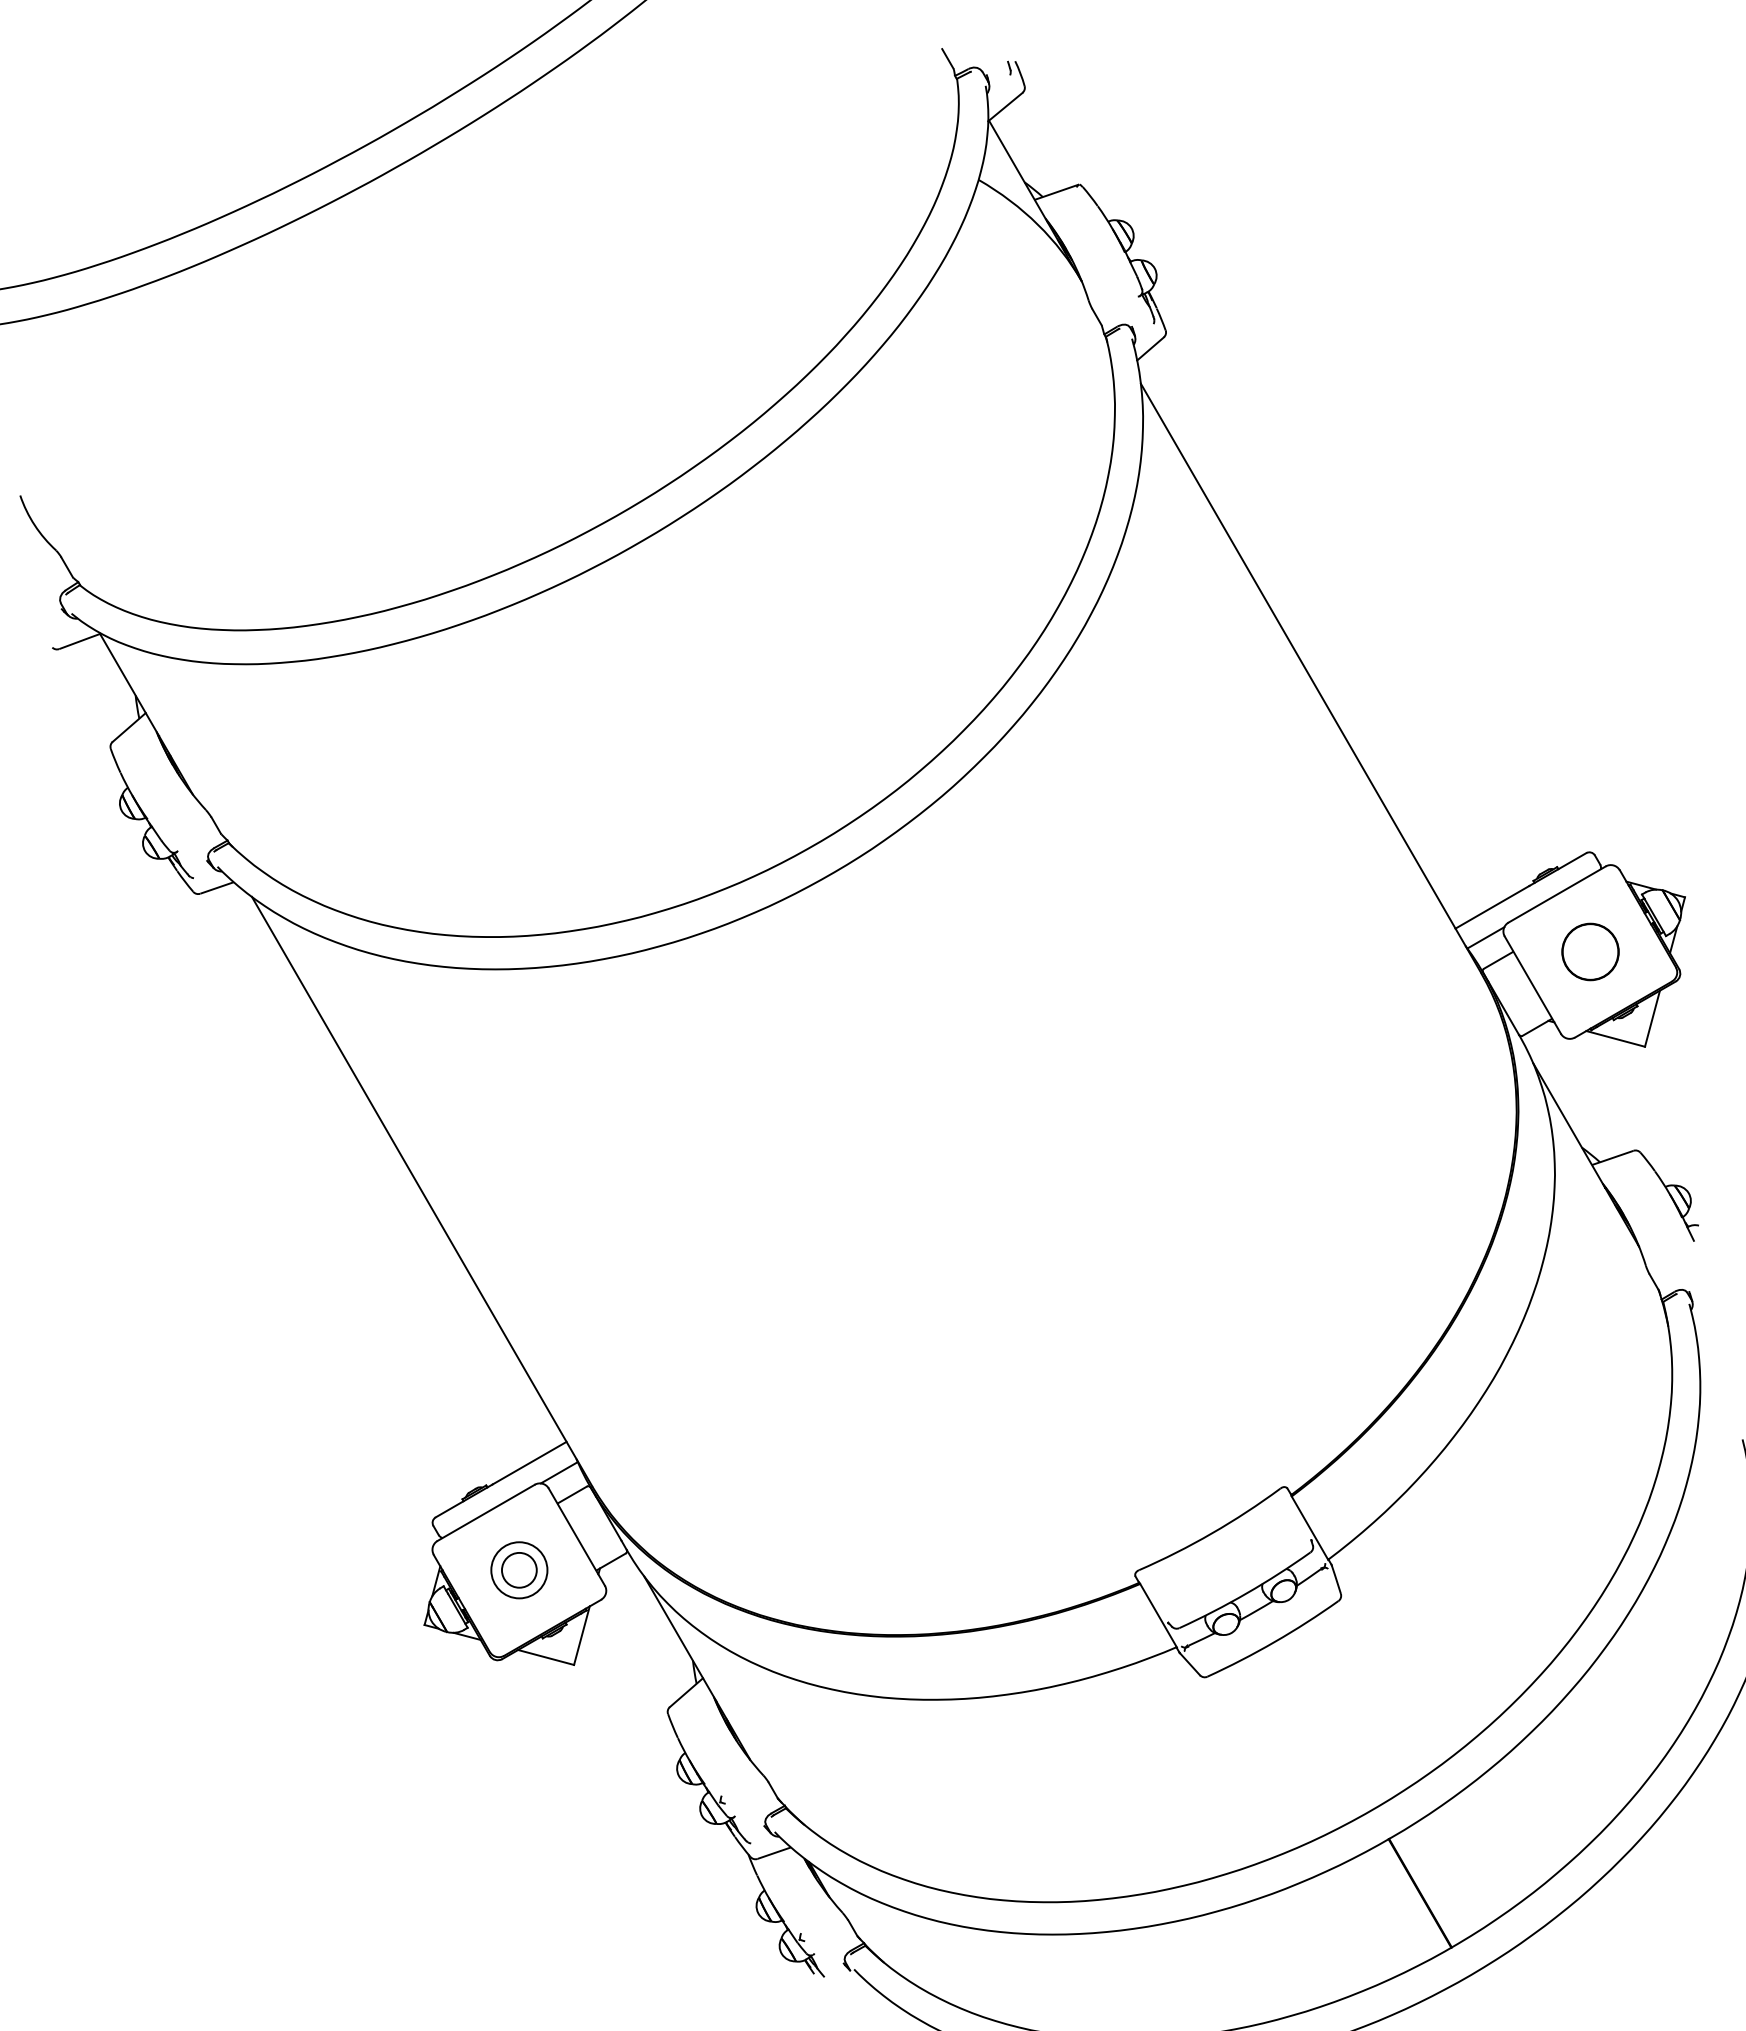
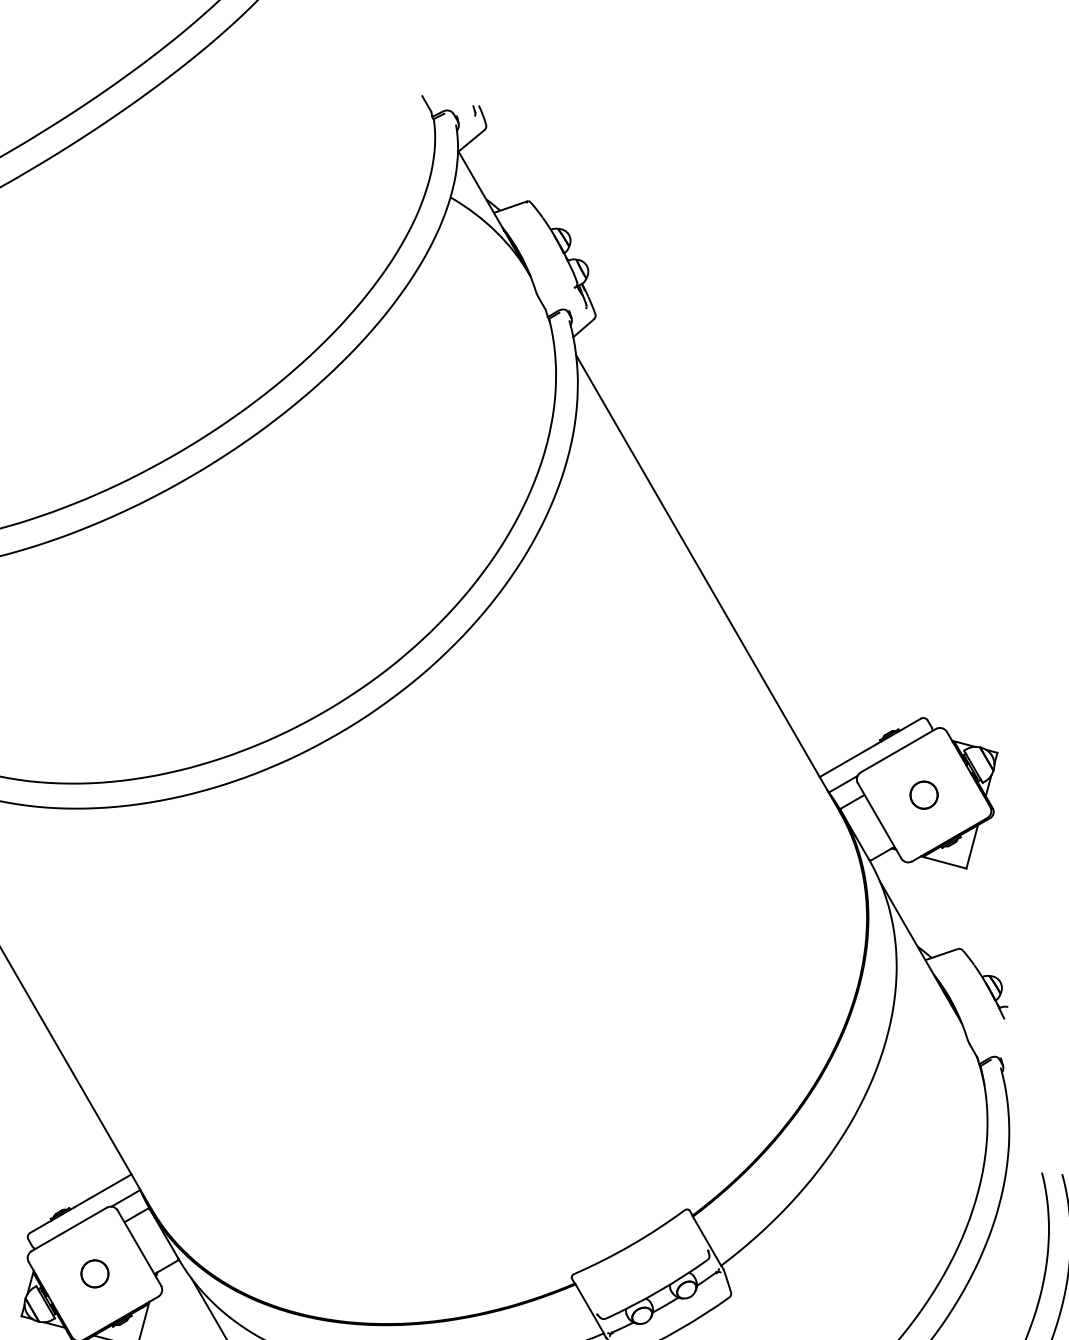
circle: (1589, 951) -> (923, 794), size x0.62
circle: (518, 1569) -> (94, 1273), size x0.62

